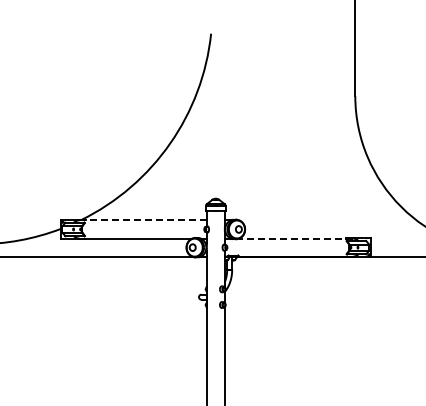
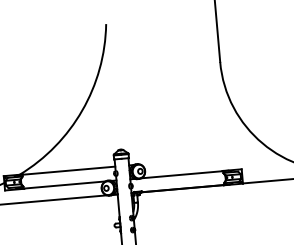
line: (143, 220) -> (67, 170), dashed -> solid
line: (296, 238) -> (184, 174), dashed -> solid

